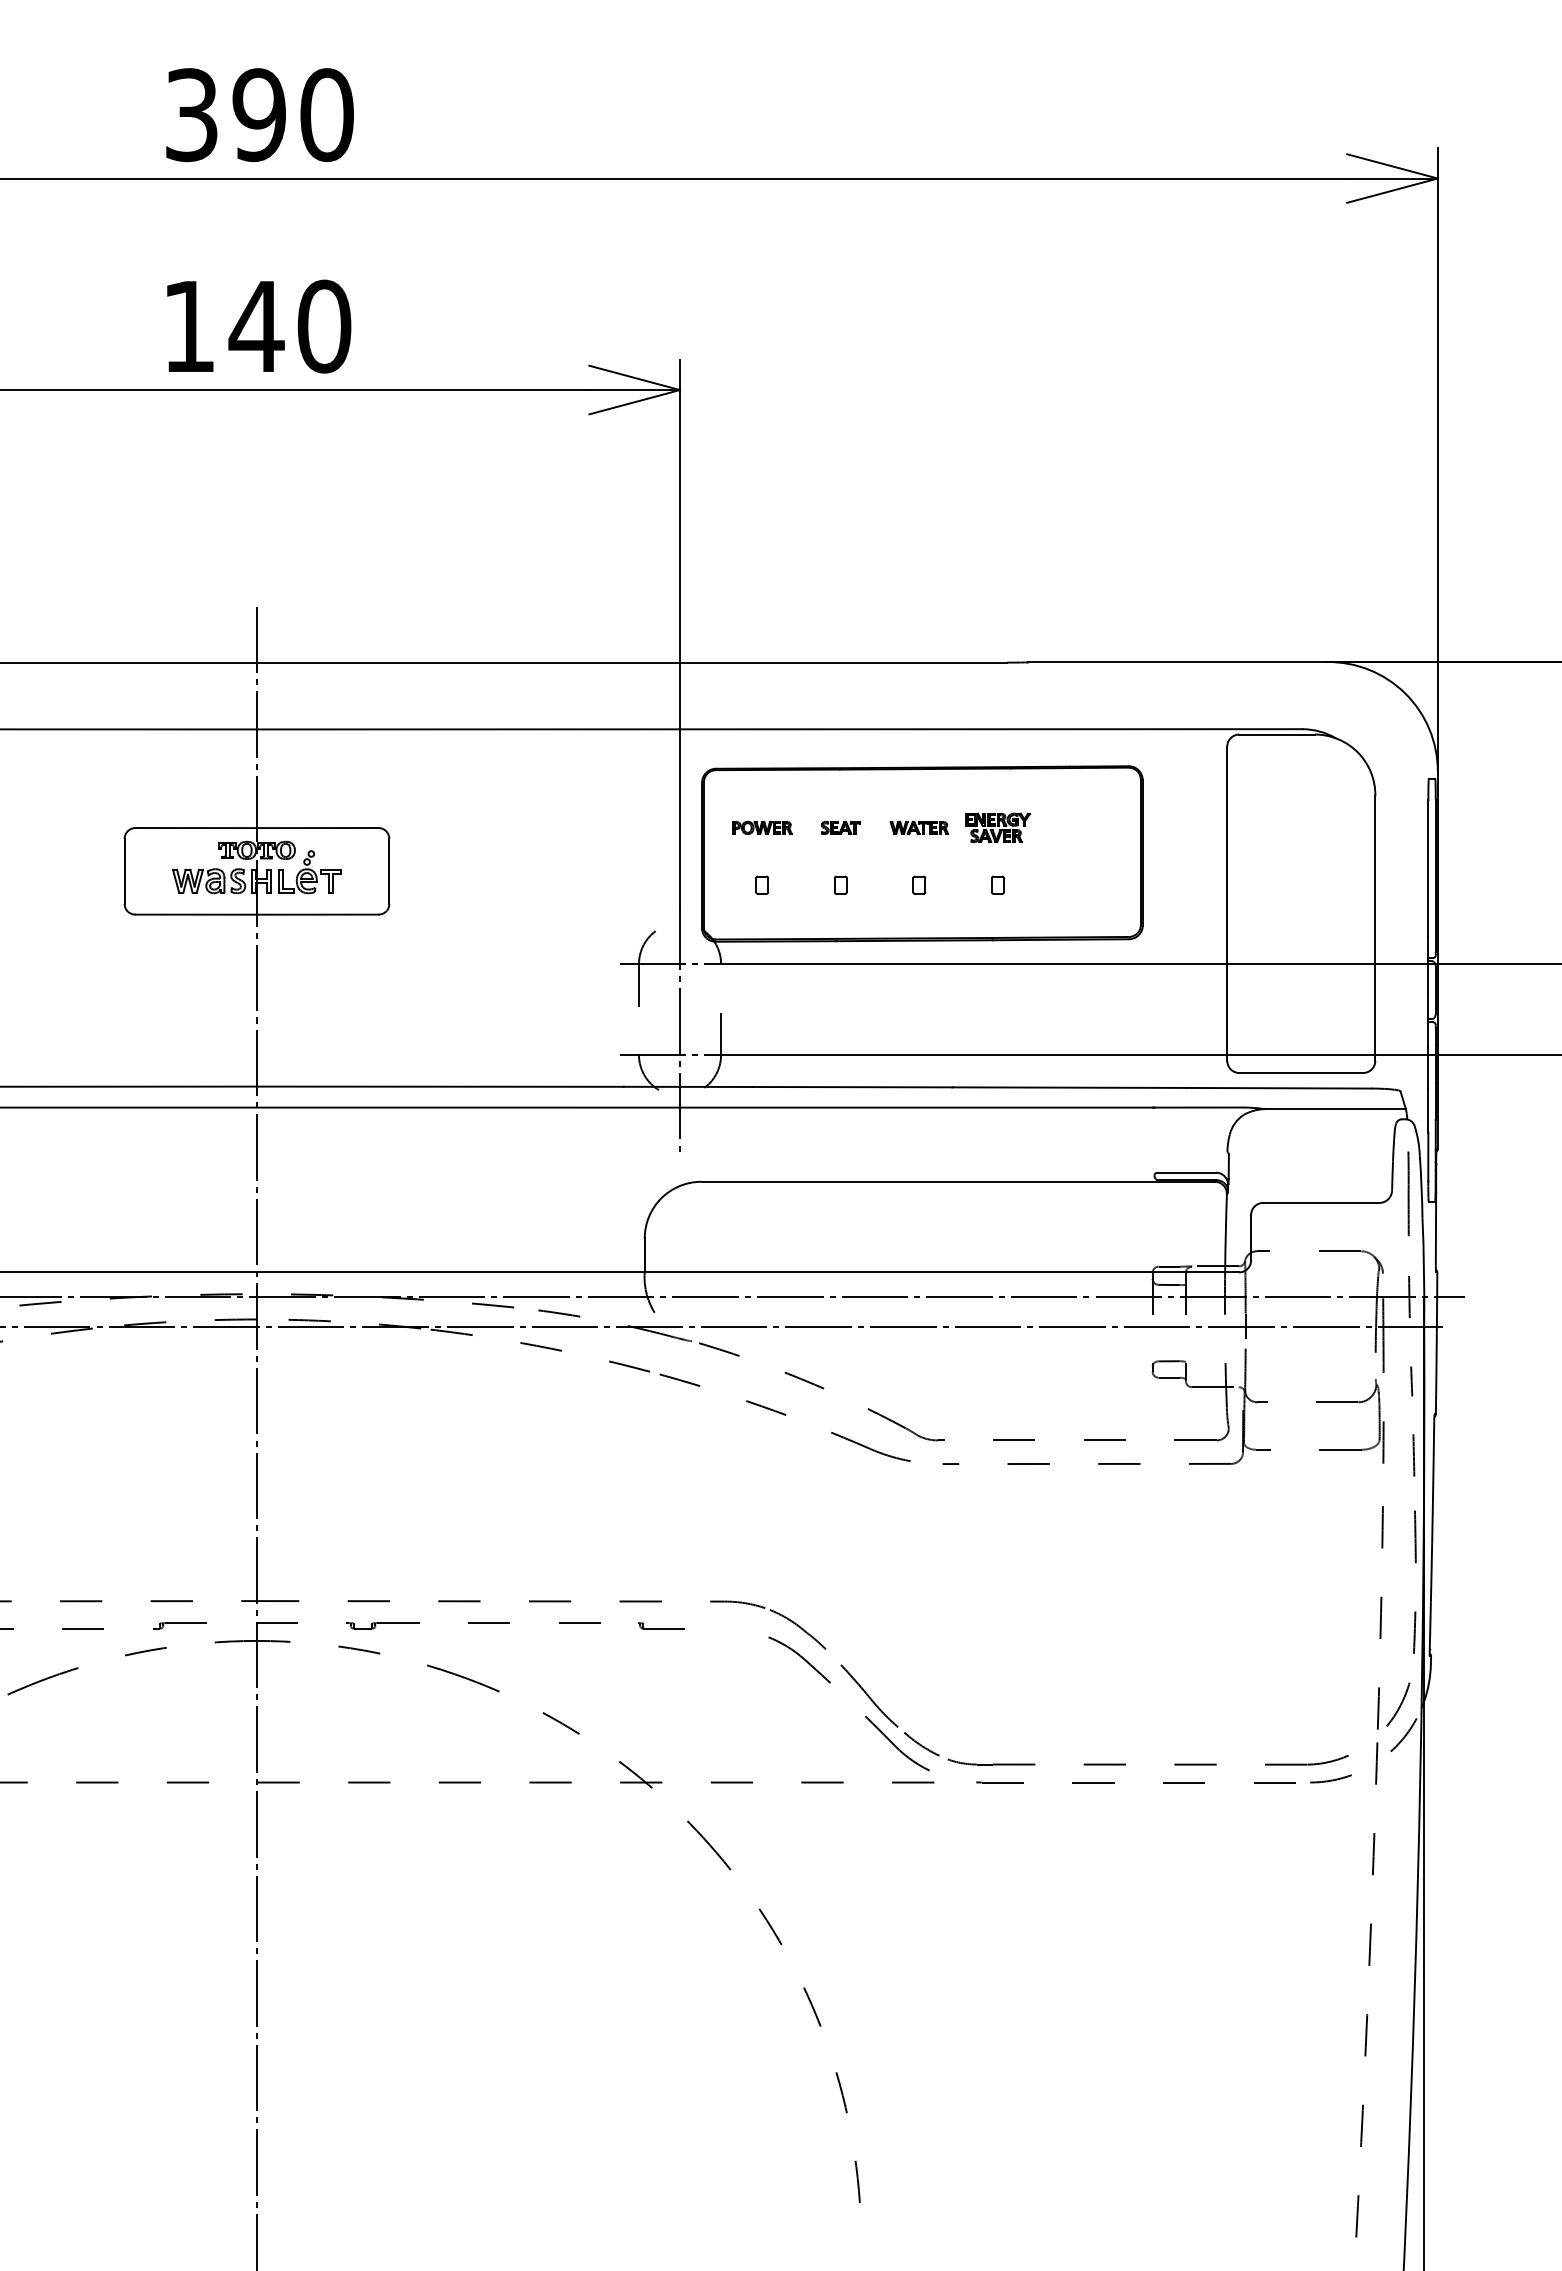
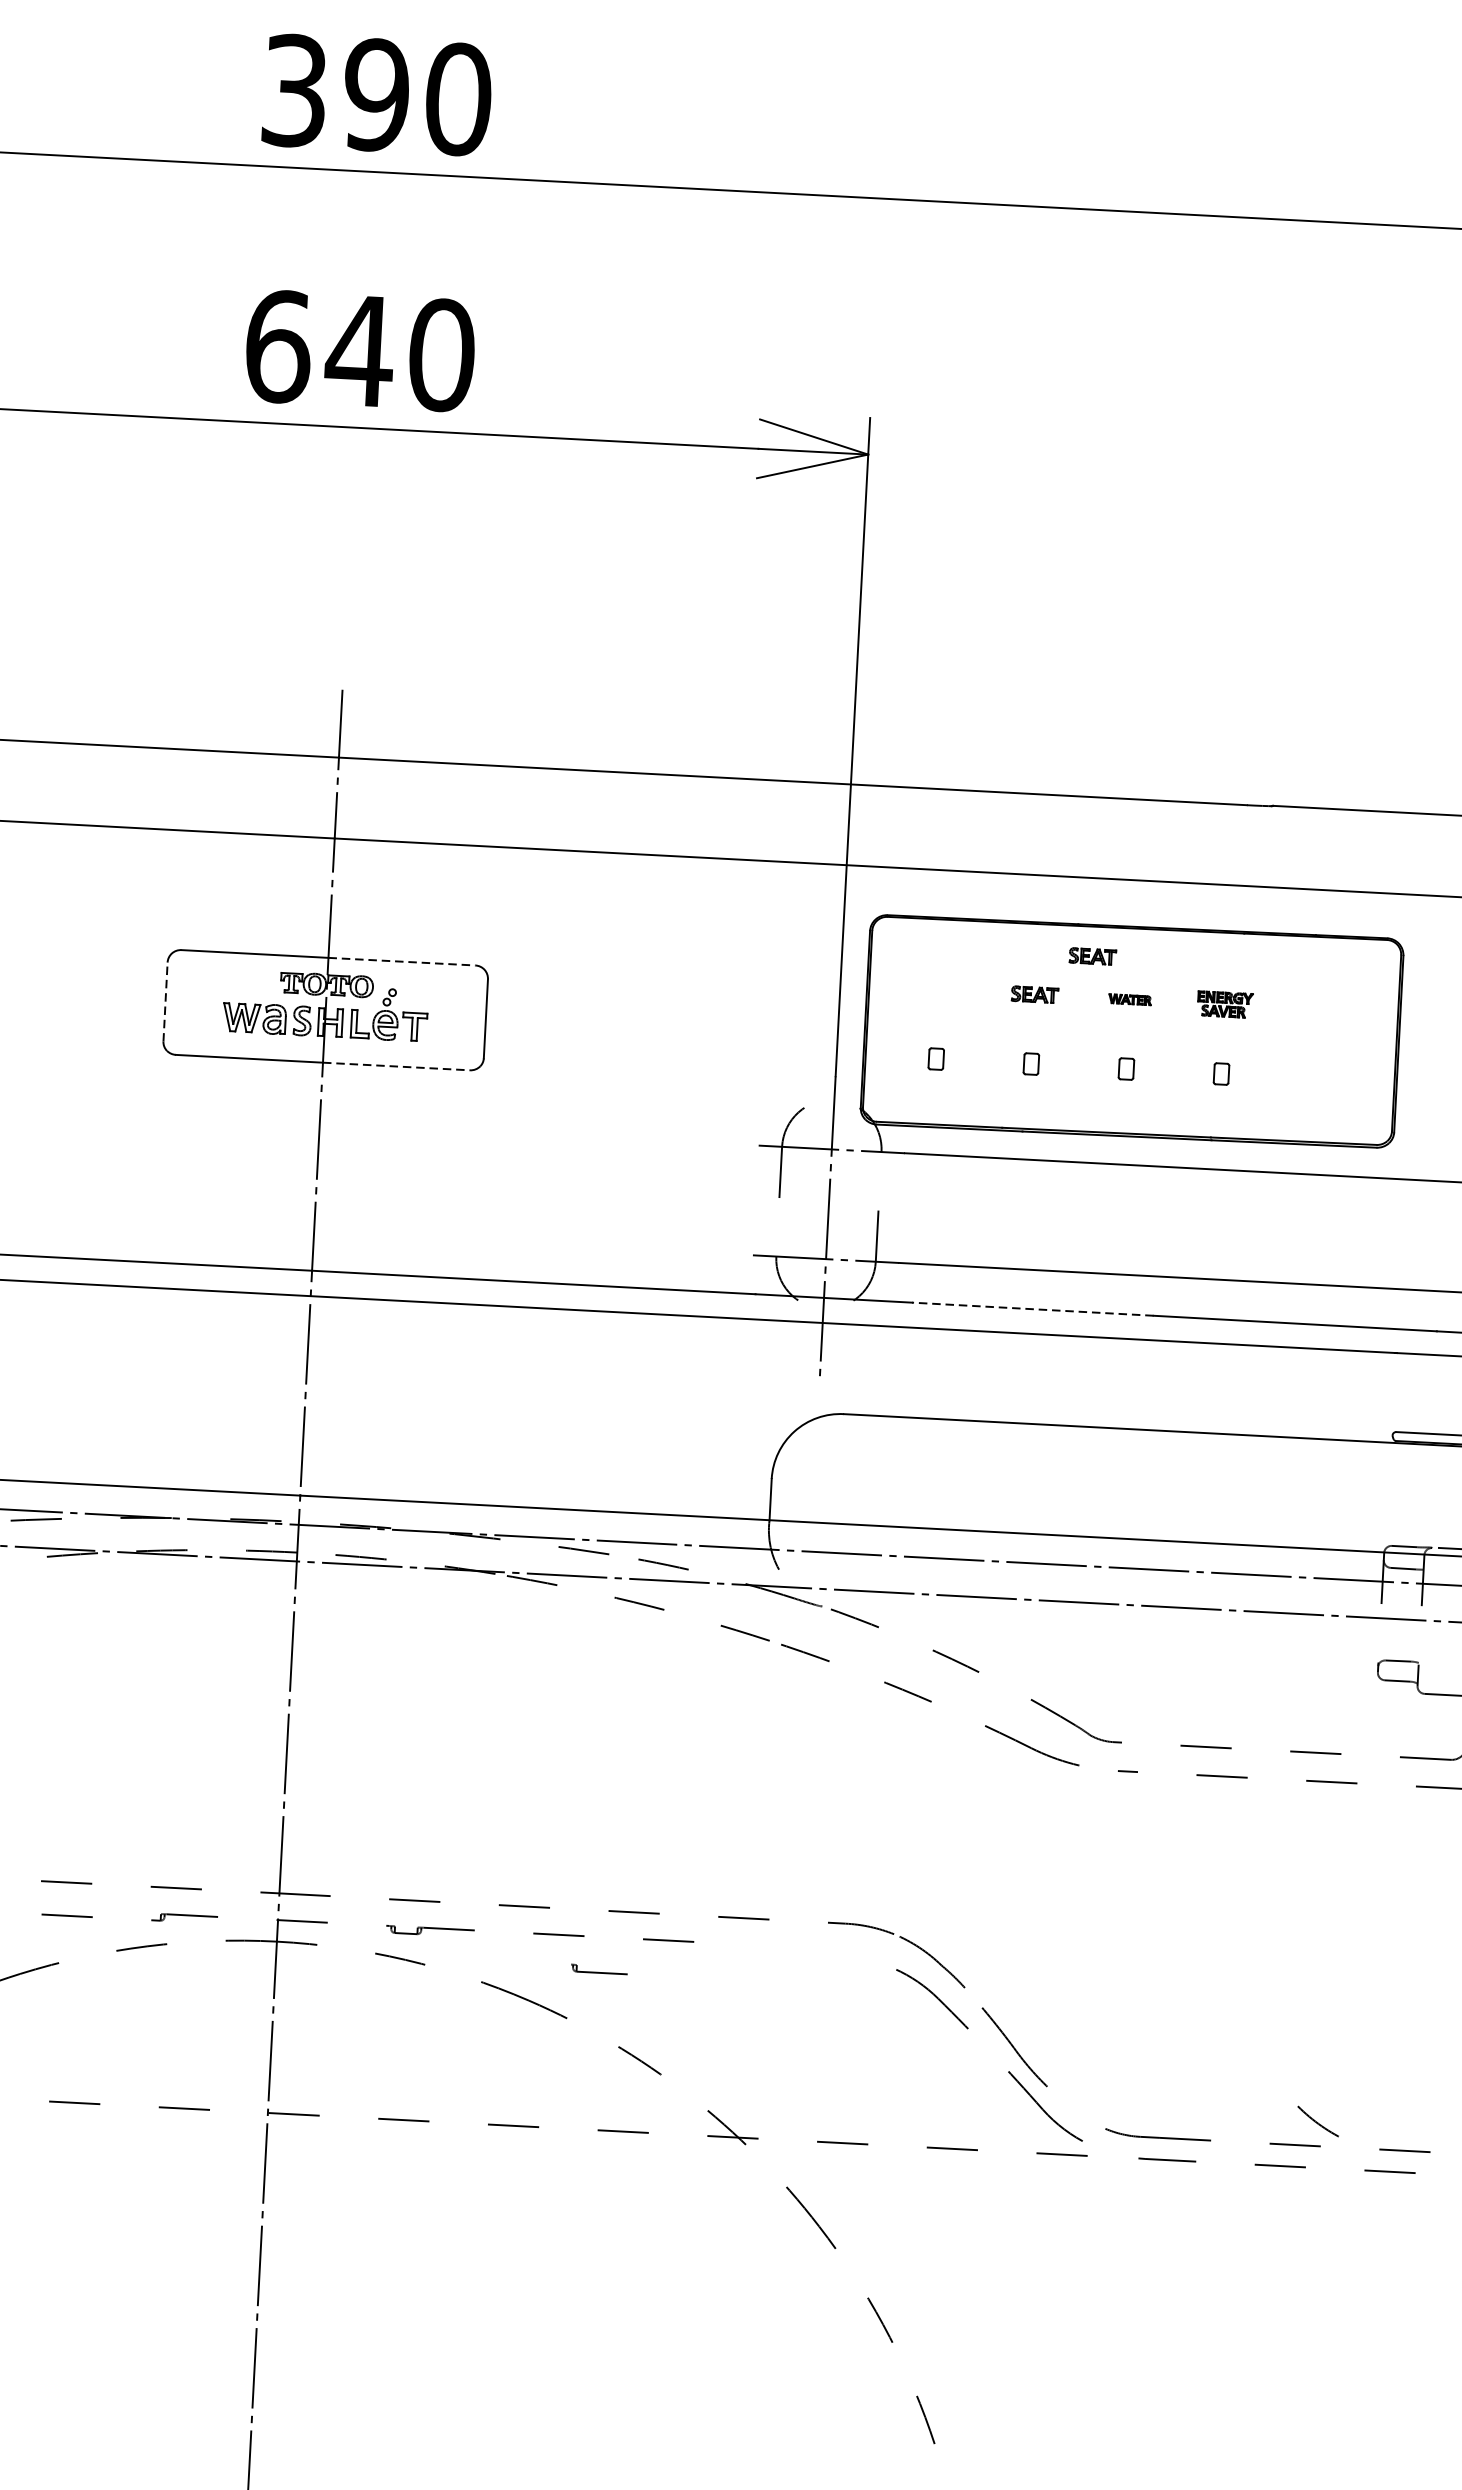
text: (189, 326) -> (278, 346), 140 -> 640
part: (886, 793) -> (1092, 955), added
part: (762, 827) -> (940, 989), removed
part: (919, 827) -> (1130, 999), size x0.6
part: (997, 827) -> (1224, 1004), size x0.7
line: (317, 828) -> (401, 962), solid -> dashed
line: (124, 871) -> (165, 1002), solid -> dashed
line: (317, 914) -> (396, 1066), solid -> dashed
line: (852, 1087) -> (1032, 1309), solid -> dashed
part: (661, 1625) -> (598, 1968), moved
arc: (921, 1744) -> (1317, 2121), moved

